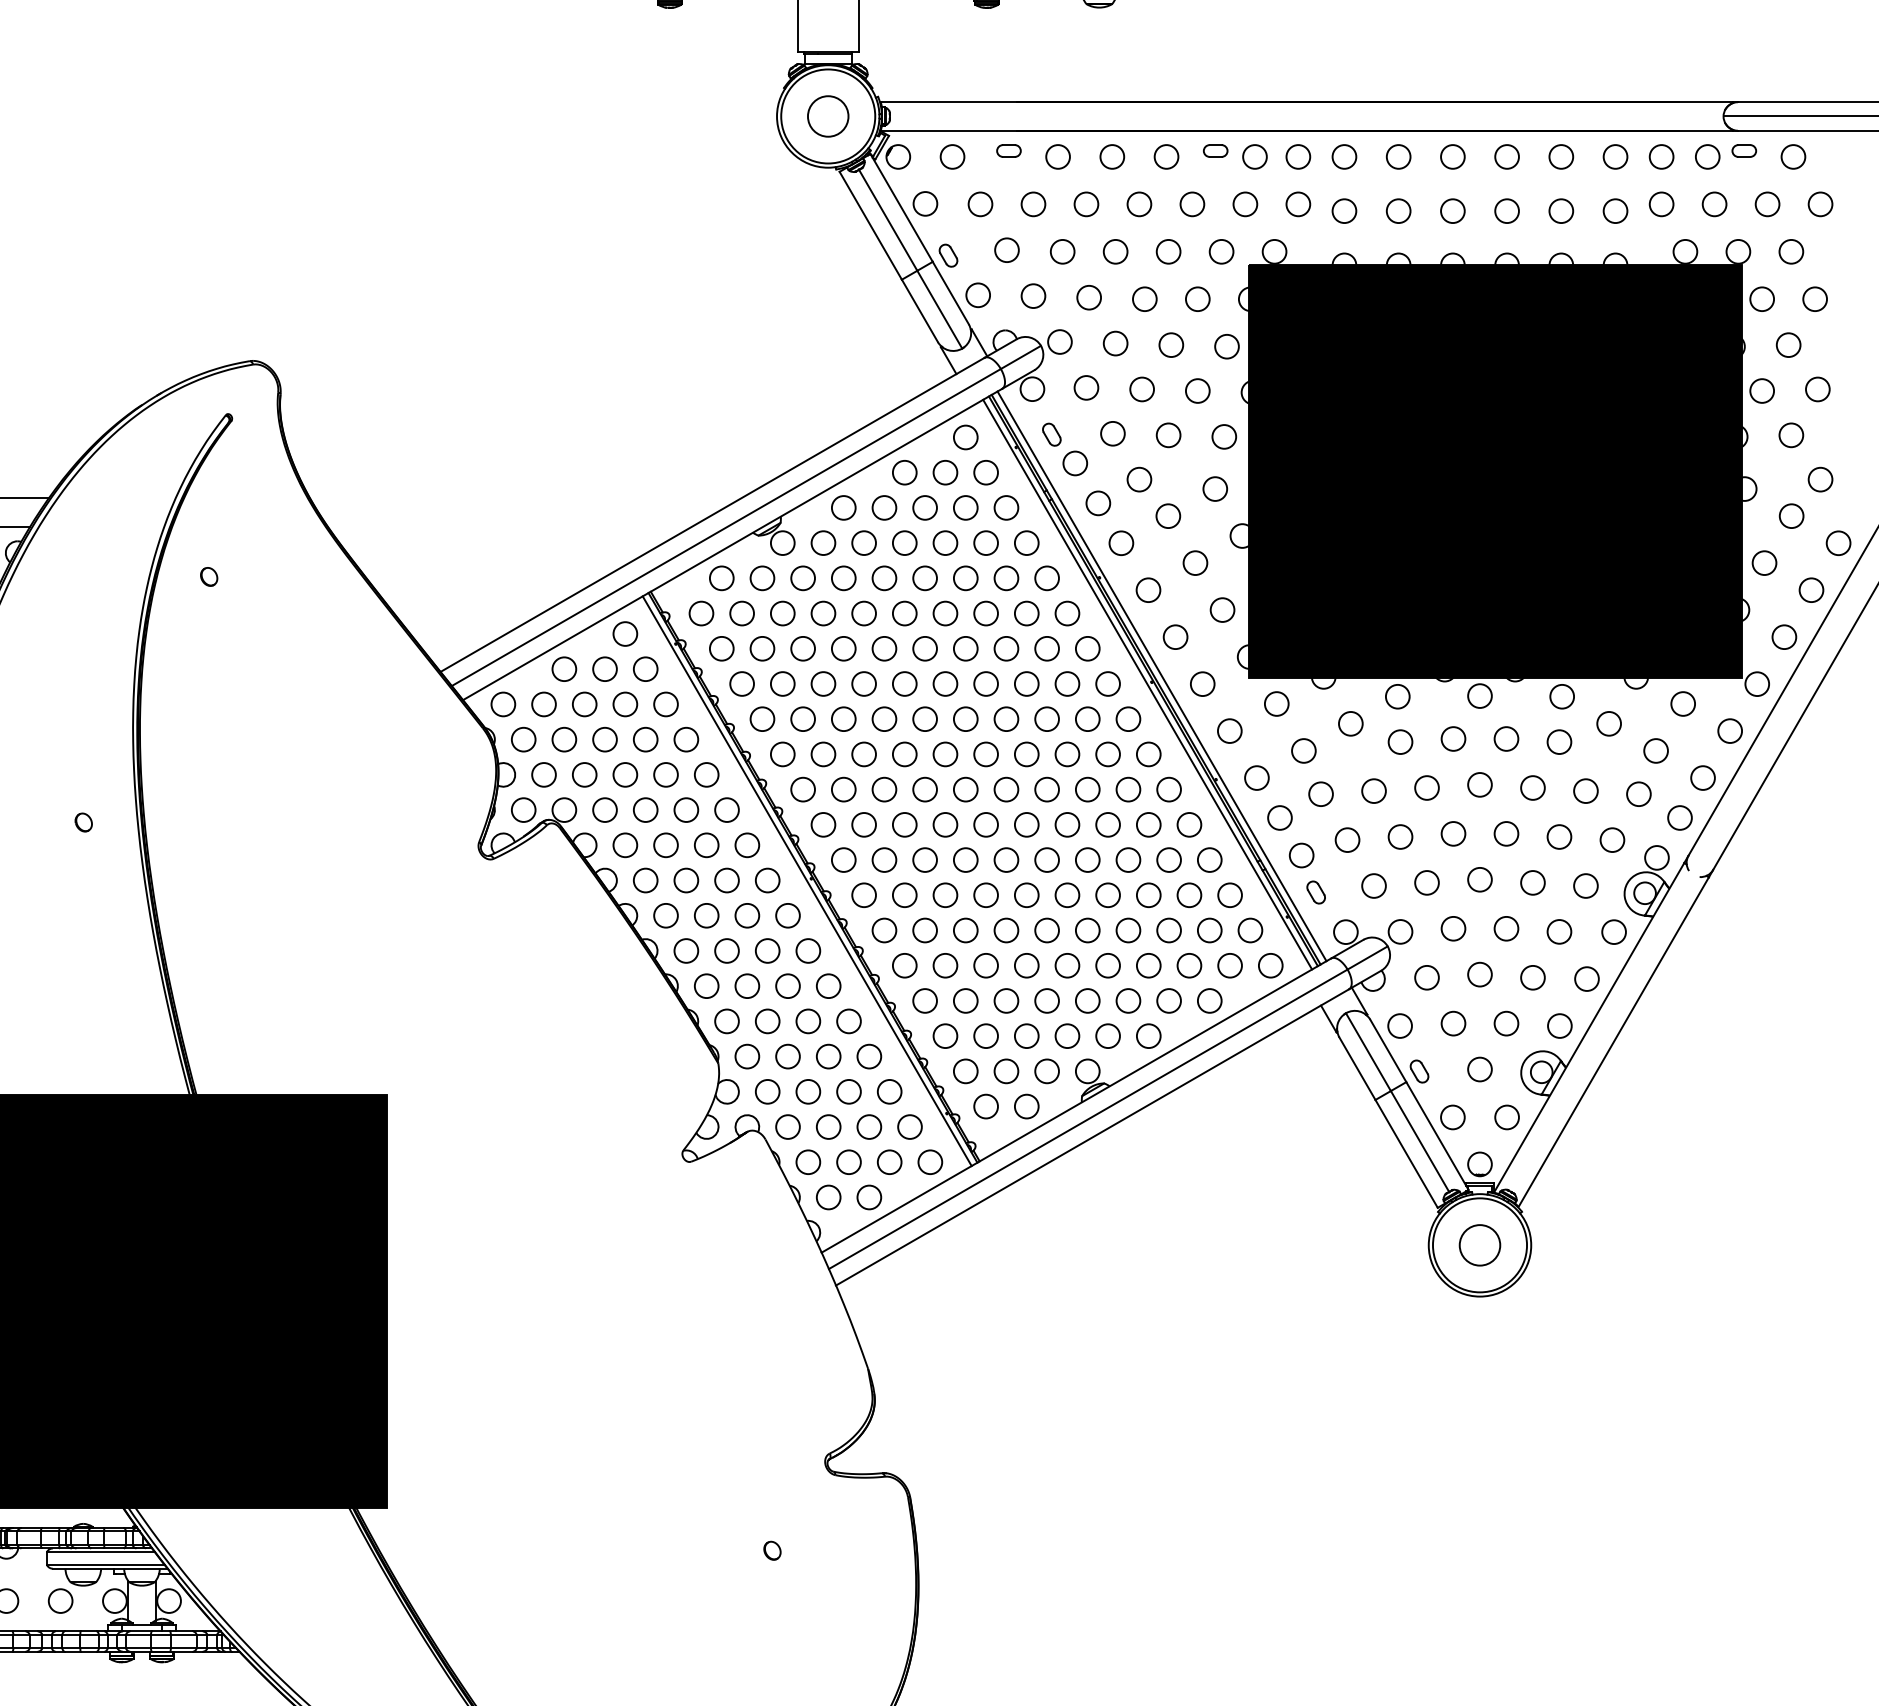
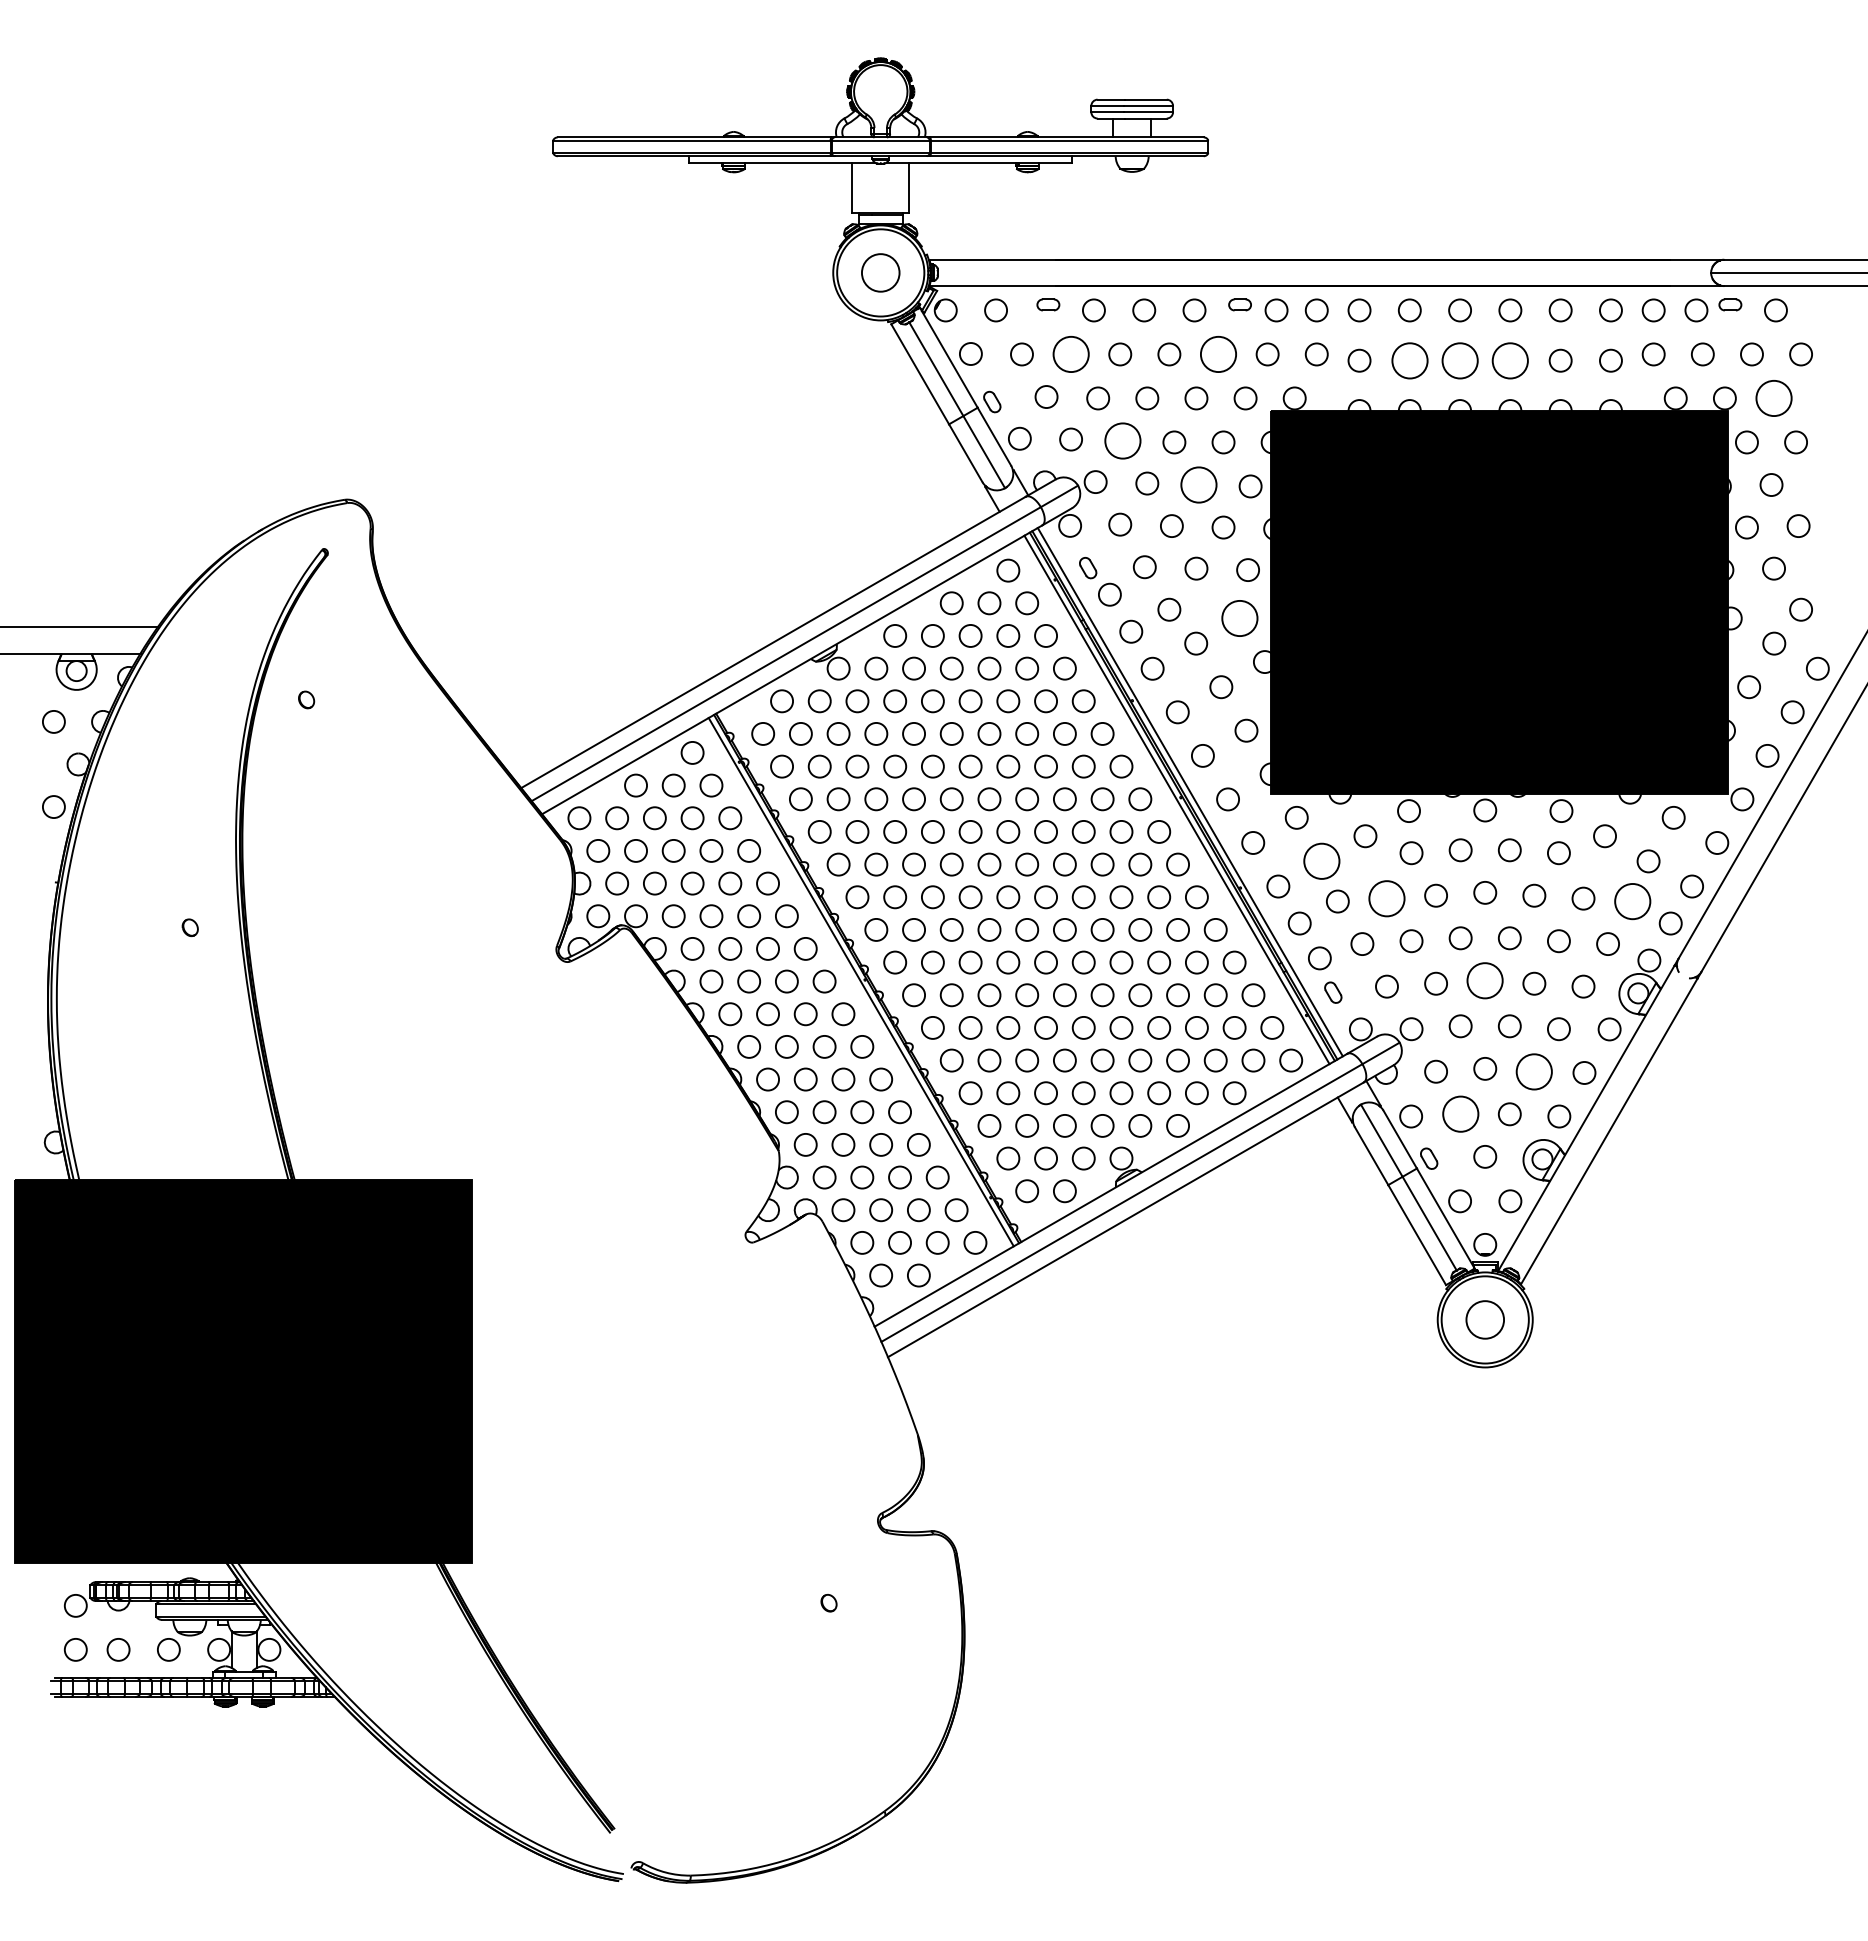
circle: (1032, 204) -> (1070, 354), size x1.6
circle: (1192, 204) -> (1218, 354), size x1.6
circle: (1398, 210) -> (1409, 360), size x1.6
circle: (1452, 210) -> (1459, 360), size x1.6
circle: (1507, 210) -> (1510, 360), size x1.6
circle: (1790, 251) -> (1773, 398), size x1.6
circle: (1088, 297) -> (1122, 440), size x1.6
circle: (1170, 344) -> (1198, 484), size x1.6
circle: (1215, 489) -> (1239, 618), size x1.6
circle: (1303, 751) -> (1321, 861), size x1.6
circle: (1373, 790) -> (1386, 898), size x1.6
circle: (1638, 794) -> (1632, 901), size x1.6
circle: (1480, 879) -> (1485, 980), size x1.6
circle: (1533, 977) -> (1534, 1071), size x1.6
circle: (1453, 1023) -> (1460, 1114), size x1.6

